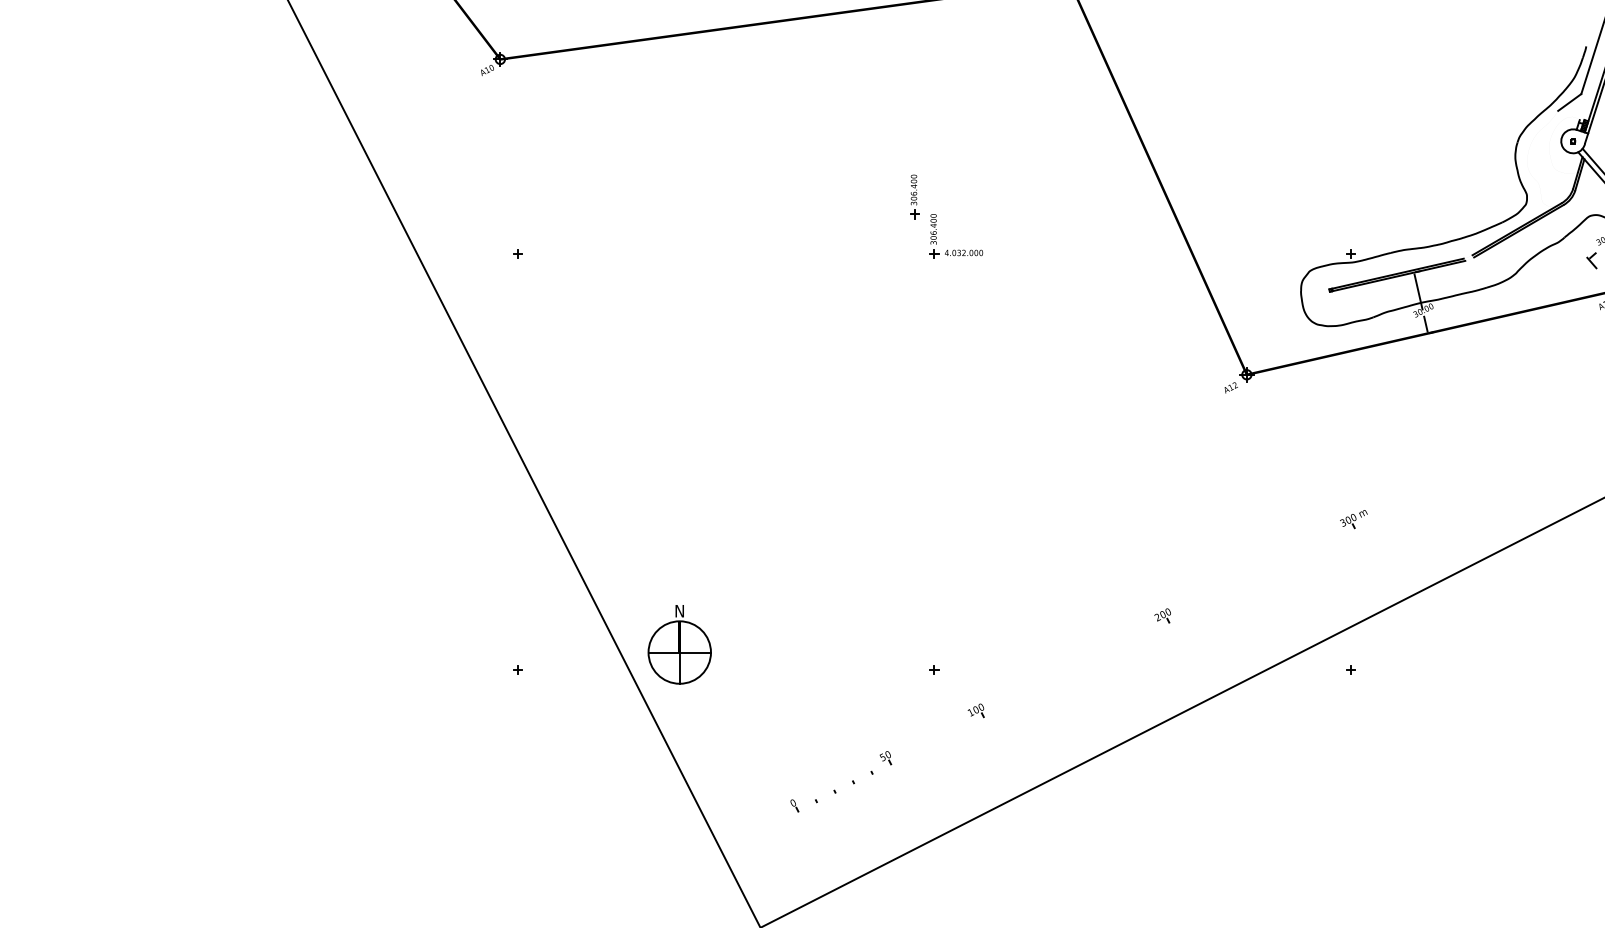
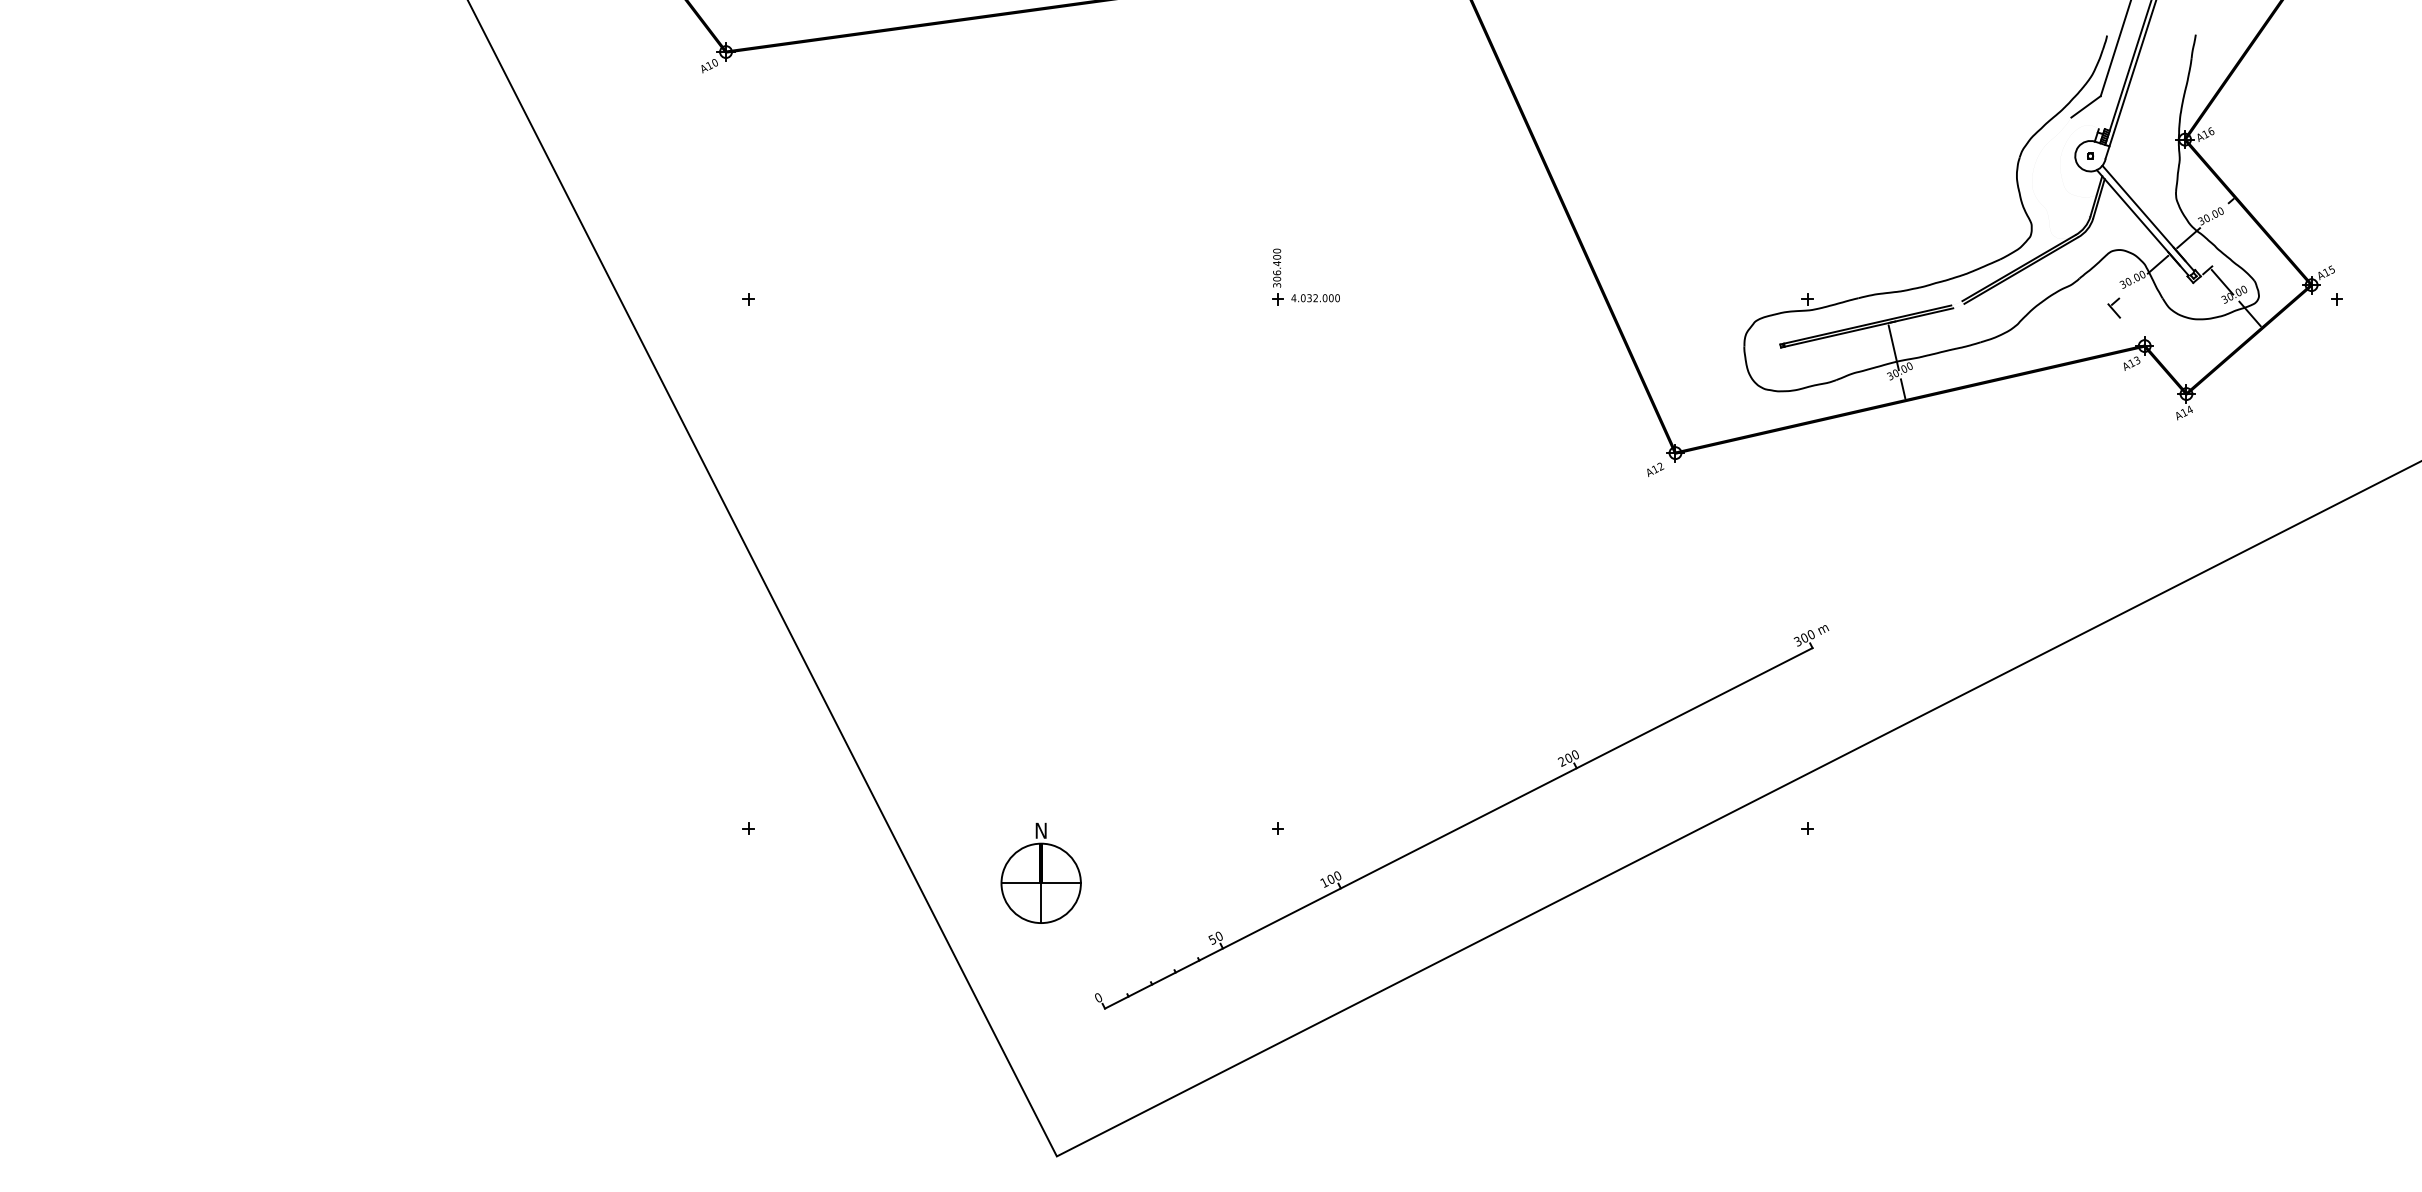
part: (914, 196) -> (1252, 226), removed
part: (679, 643) -> (1040, 872), moved
line: (1076, 669) -> (1458, 828), added

